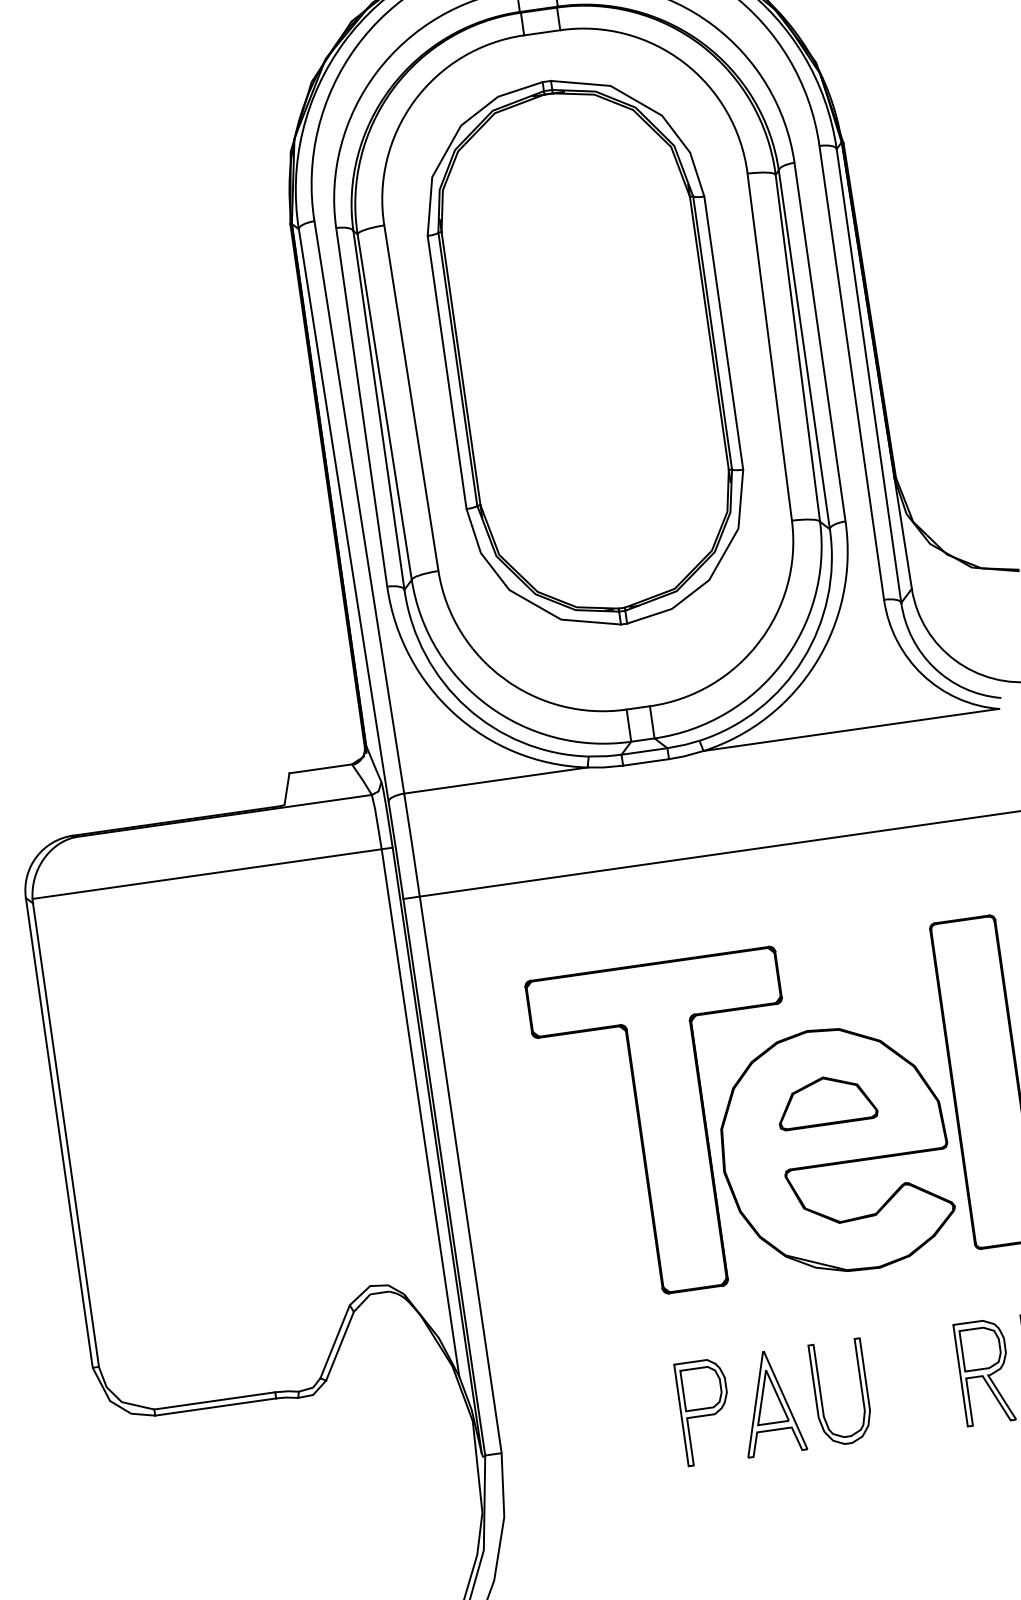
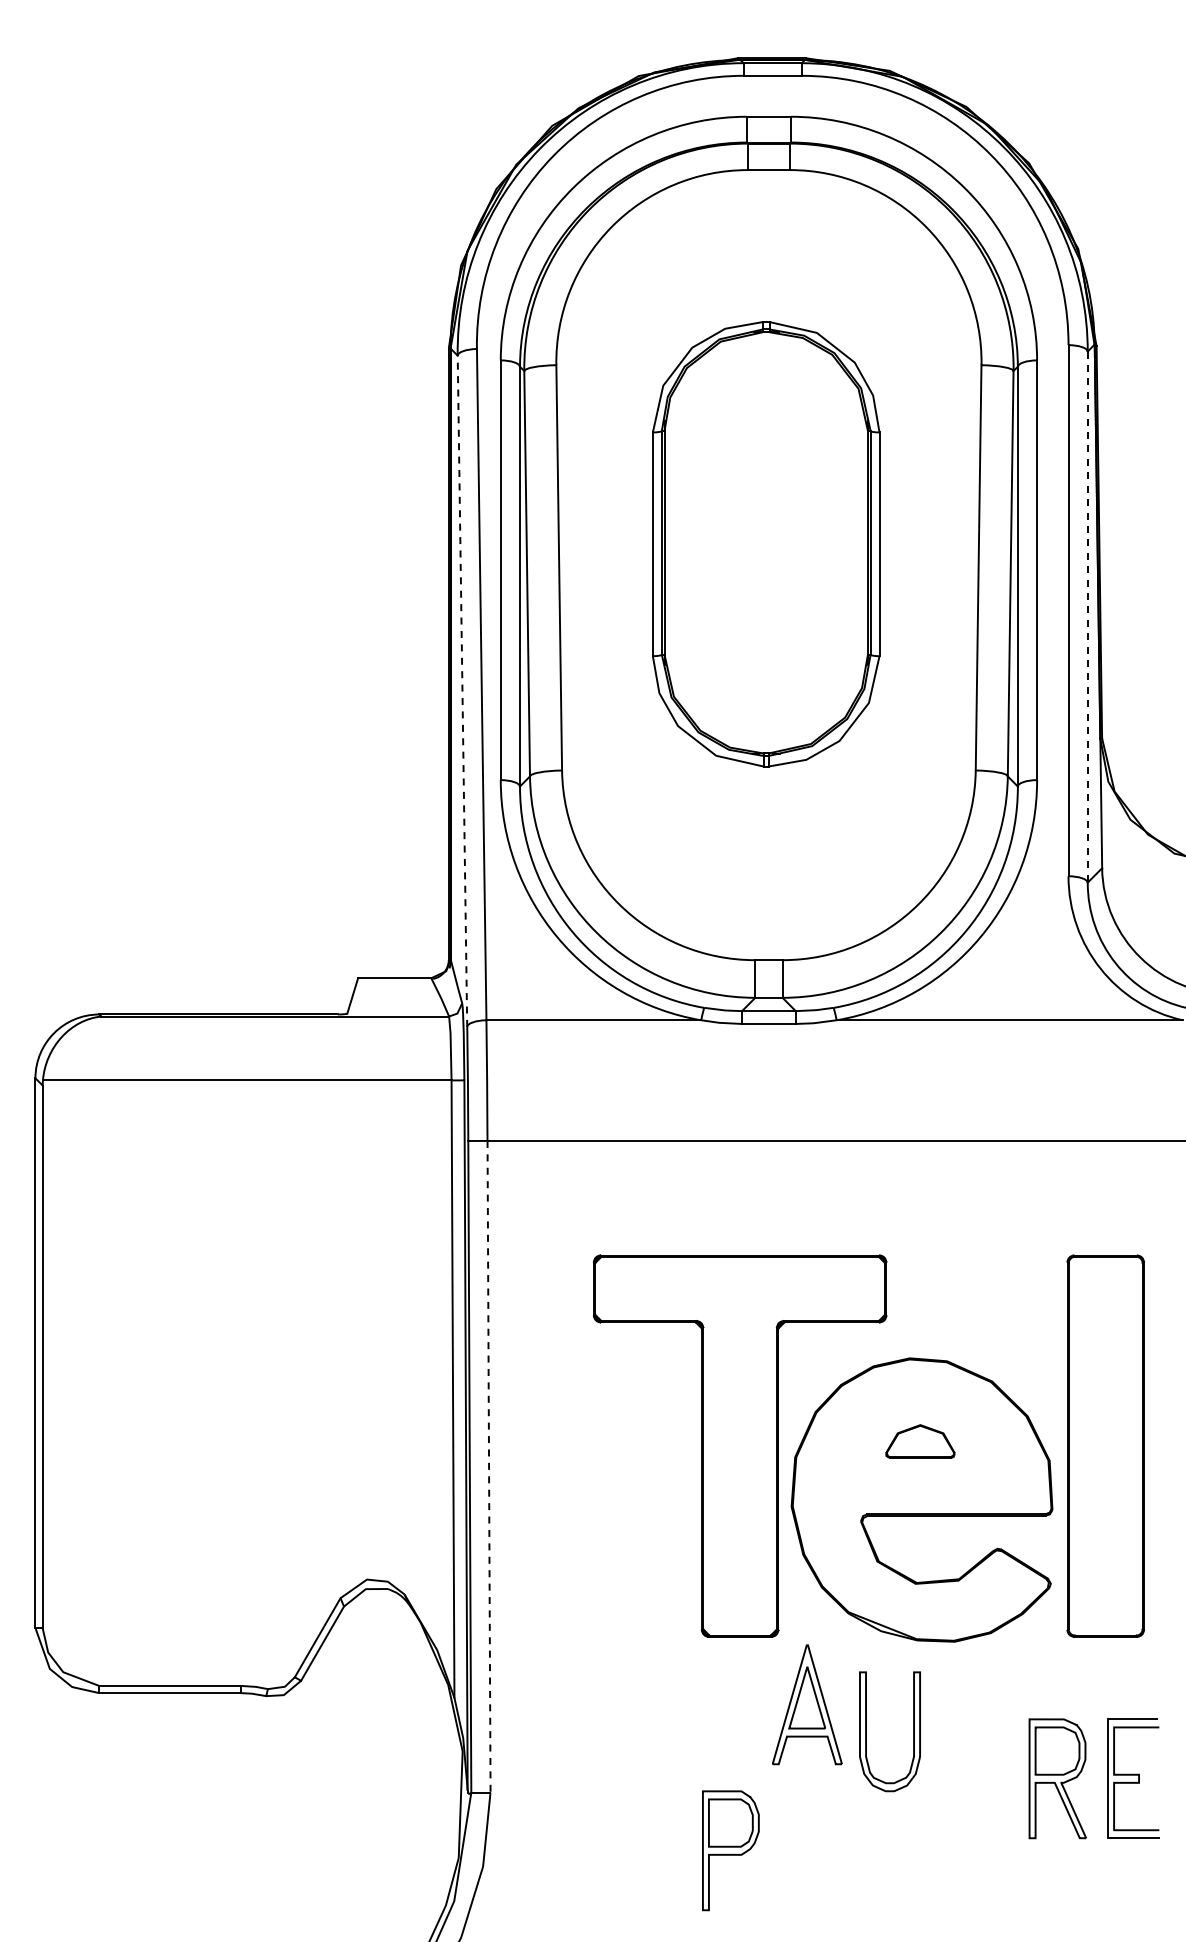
part: (584, 353) -> (765, 544), size x0.7
line: (868, 376) -> (1087, 617), solid -> dashed
line: (343, 515) -> (462, 691), solid -> dashed
part: (826, 1100) -> (920, 1441), size x0.6
line: (461, 1174) -> (489, 1466), solid -> dashed
part: (821, 1395) -> (866, 1731), moved
part: (770, 1402) -> (807, 1704), moved
part: (704, 1411) -> (730, 1850), moved

